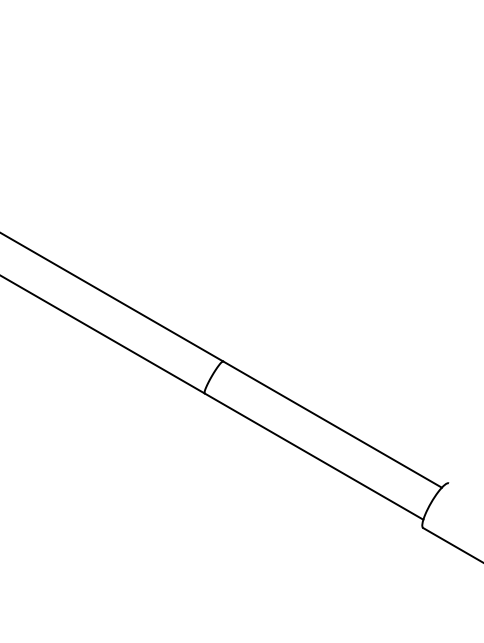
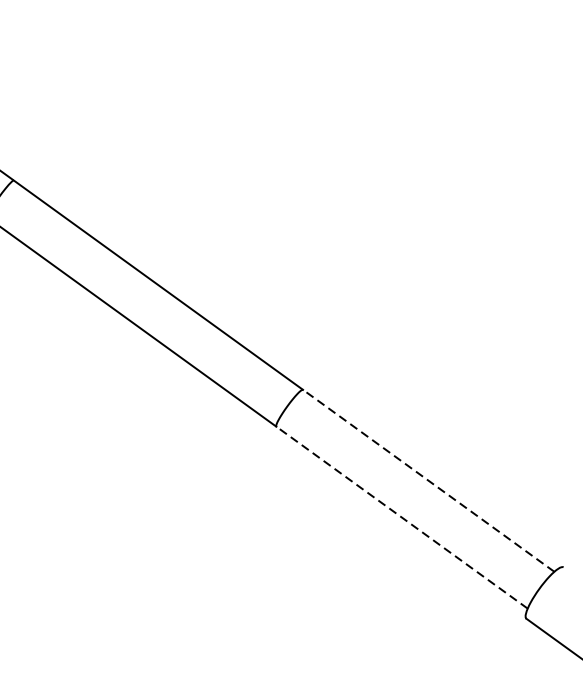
line: (332, 424) -> (428, 480), solid -> dashed
line: (313, 456) -> (401, 517), solid -> dashed

